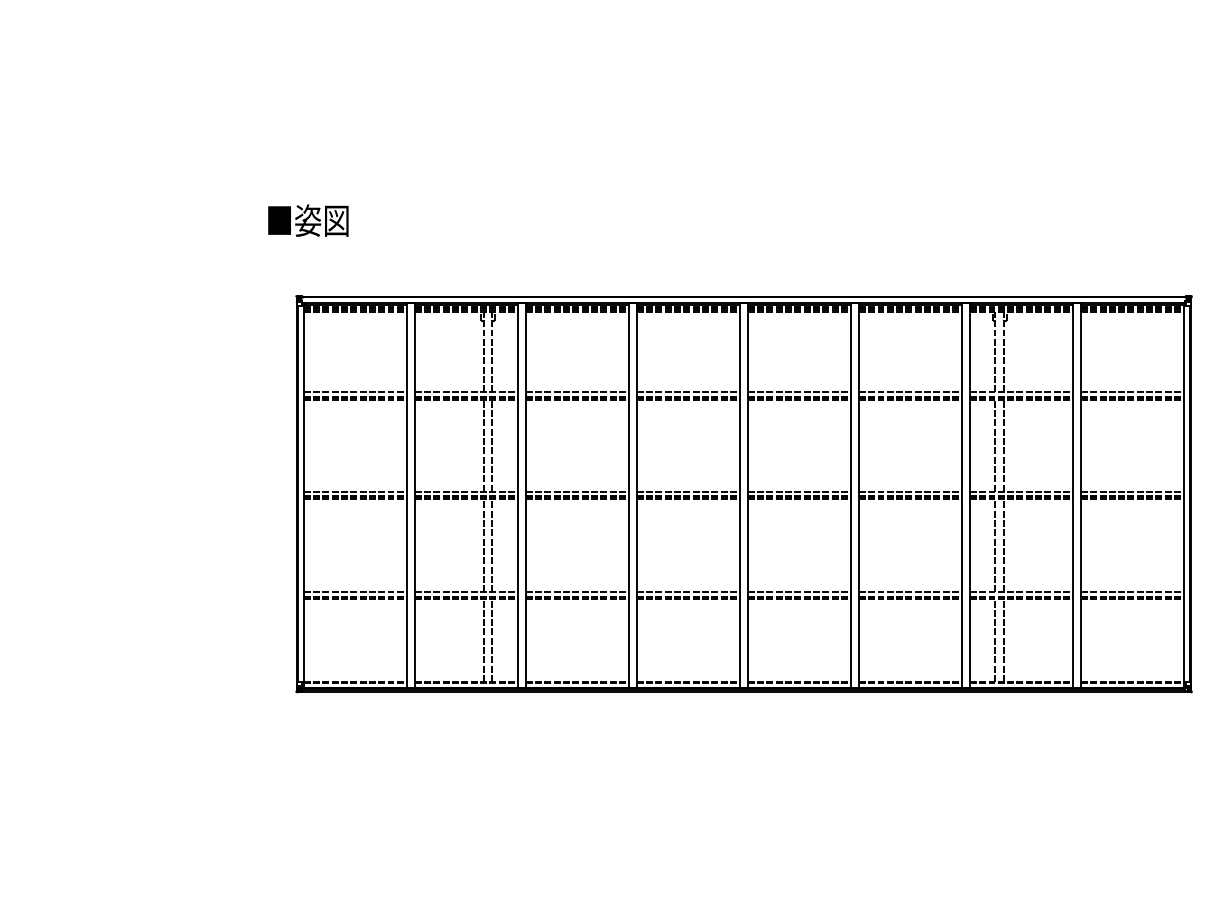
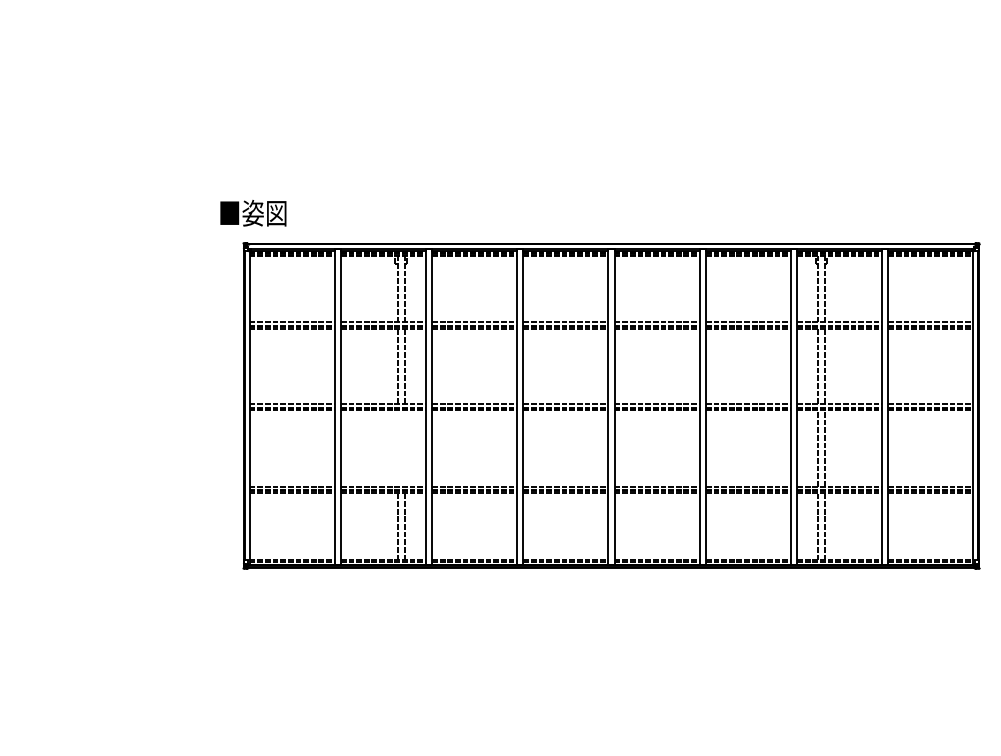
text: (308, 220) -> (253, 213), moved
line: (483, 545) -> (397, 448), removed
line: (492, 545) -> (404, 448), removed

